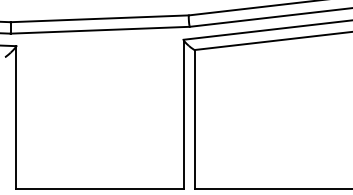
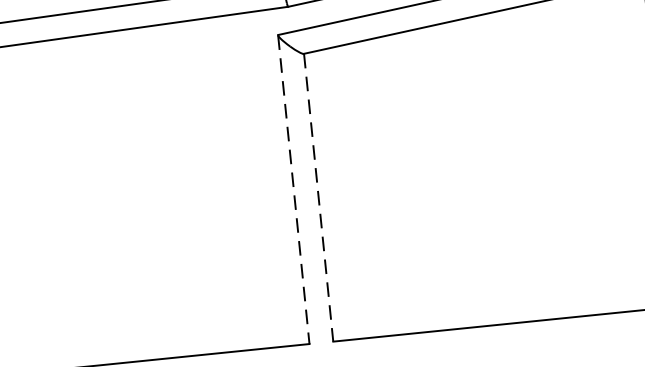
line: (183, 114) -> (293, 190), solid -> dashed
line: (195, 119) -> (319, 198), solid -> dashed

